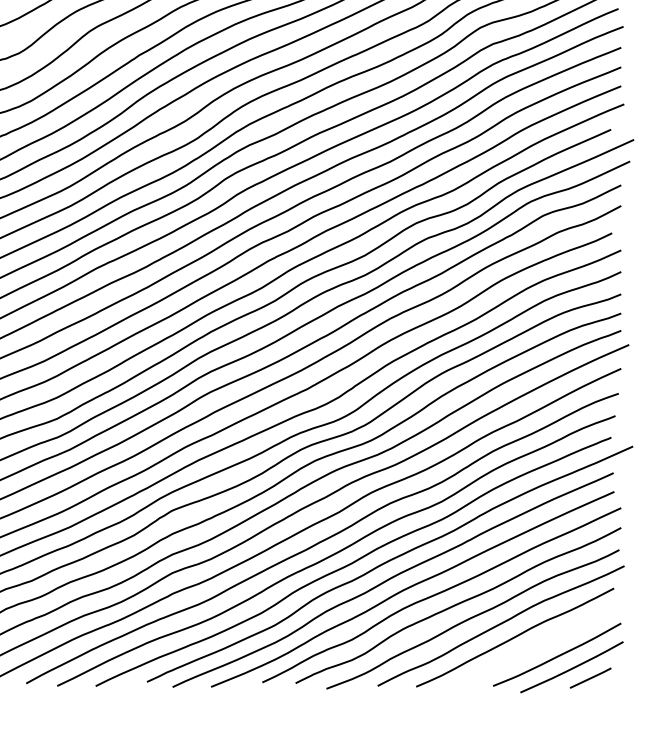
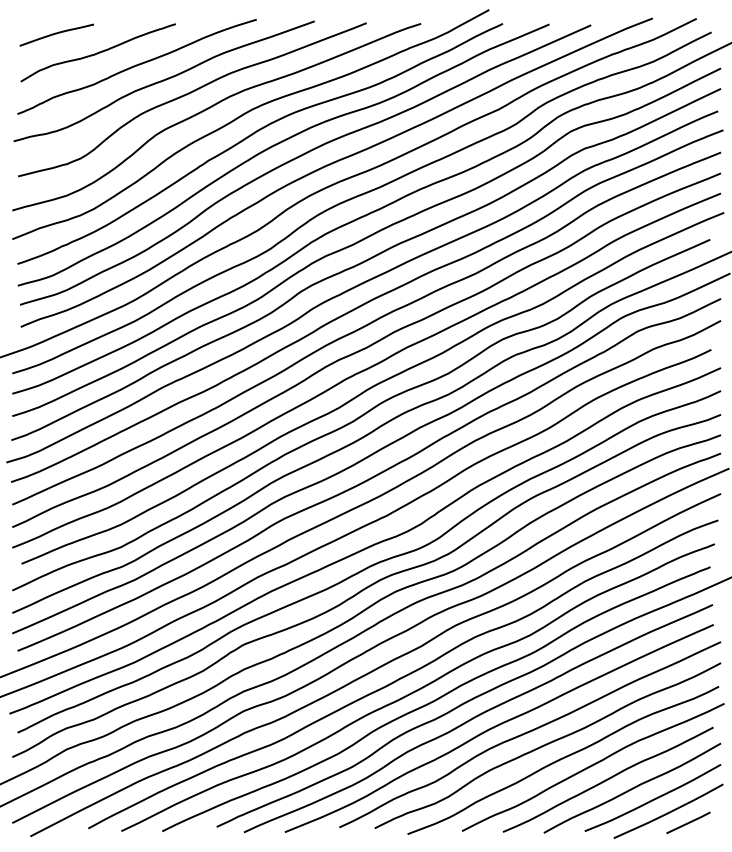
curve: (538, 644) -> (632, 787), added

